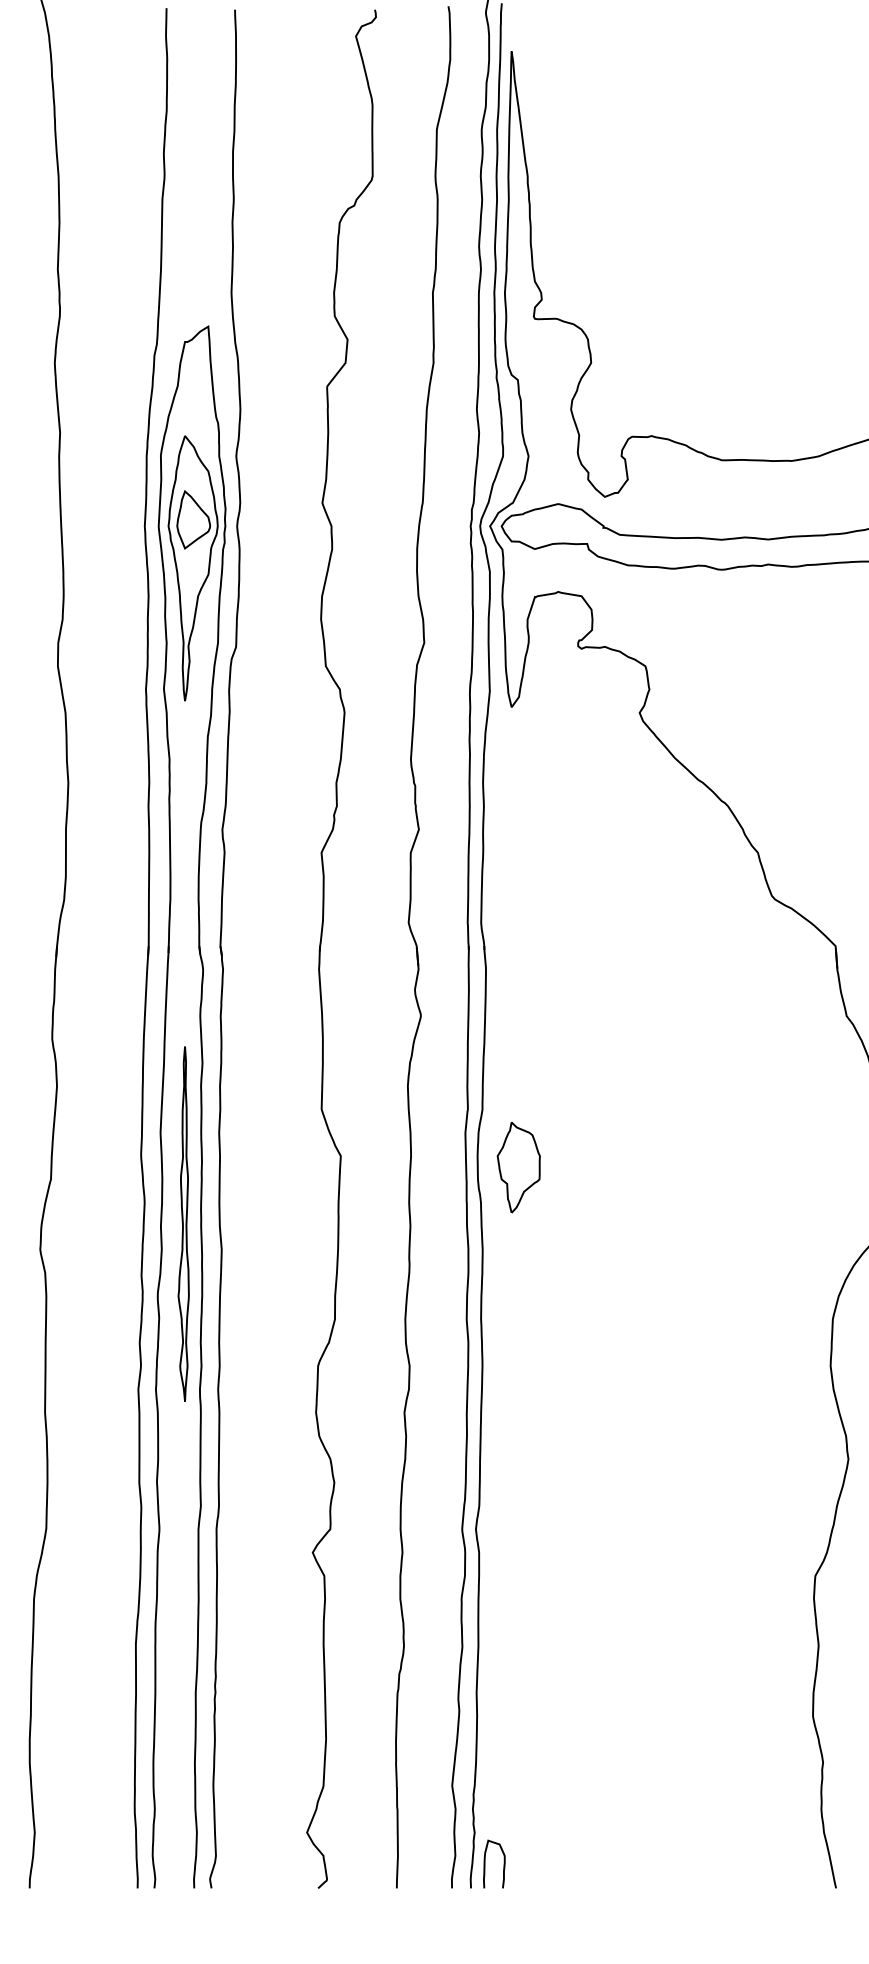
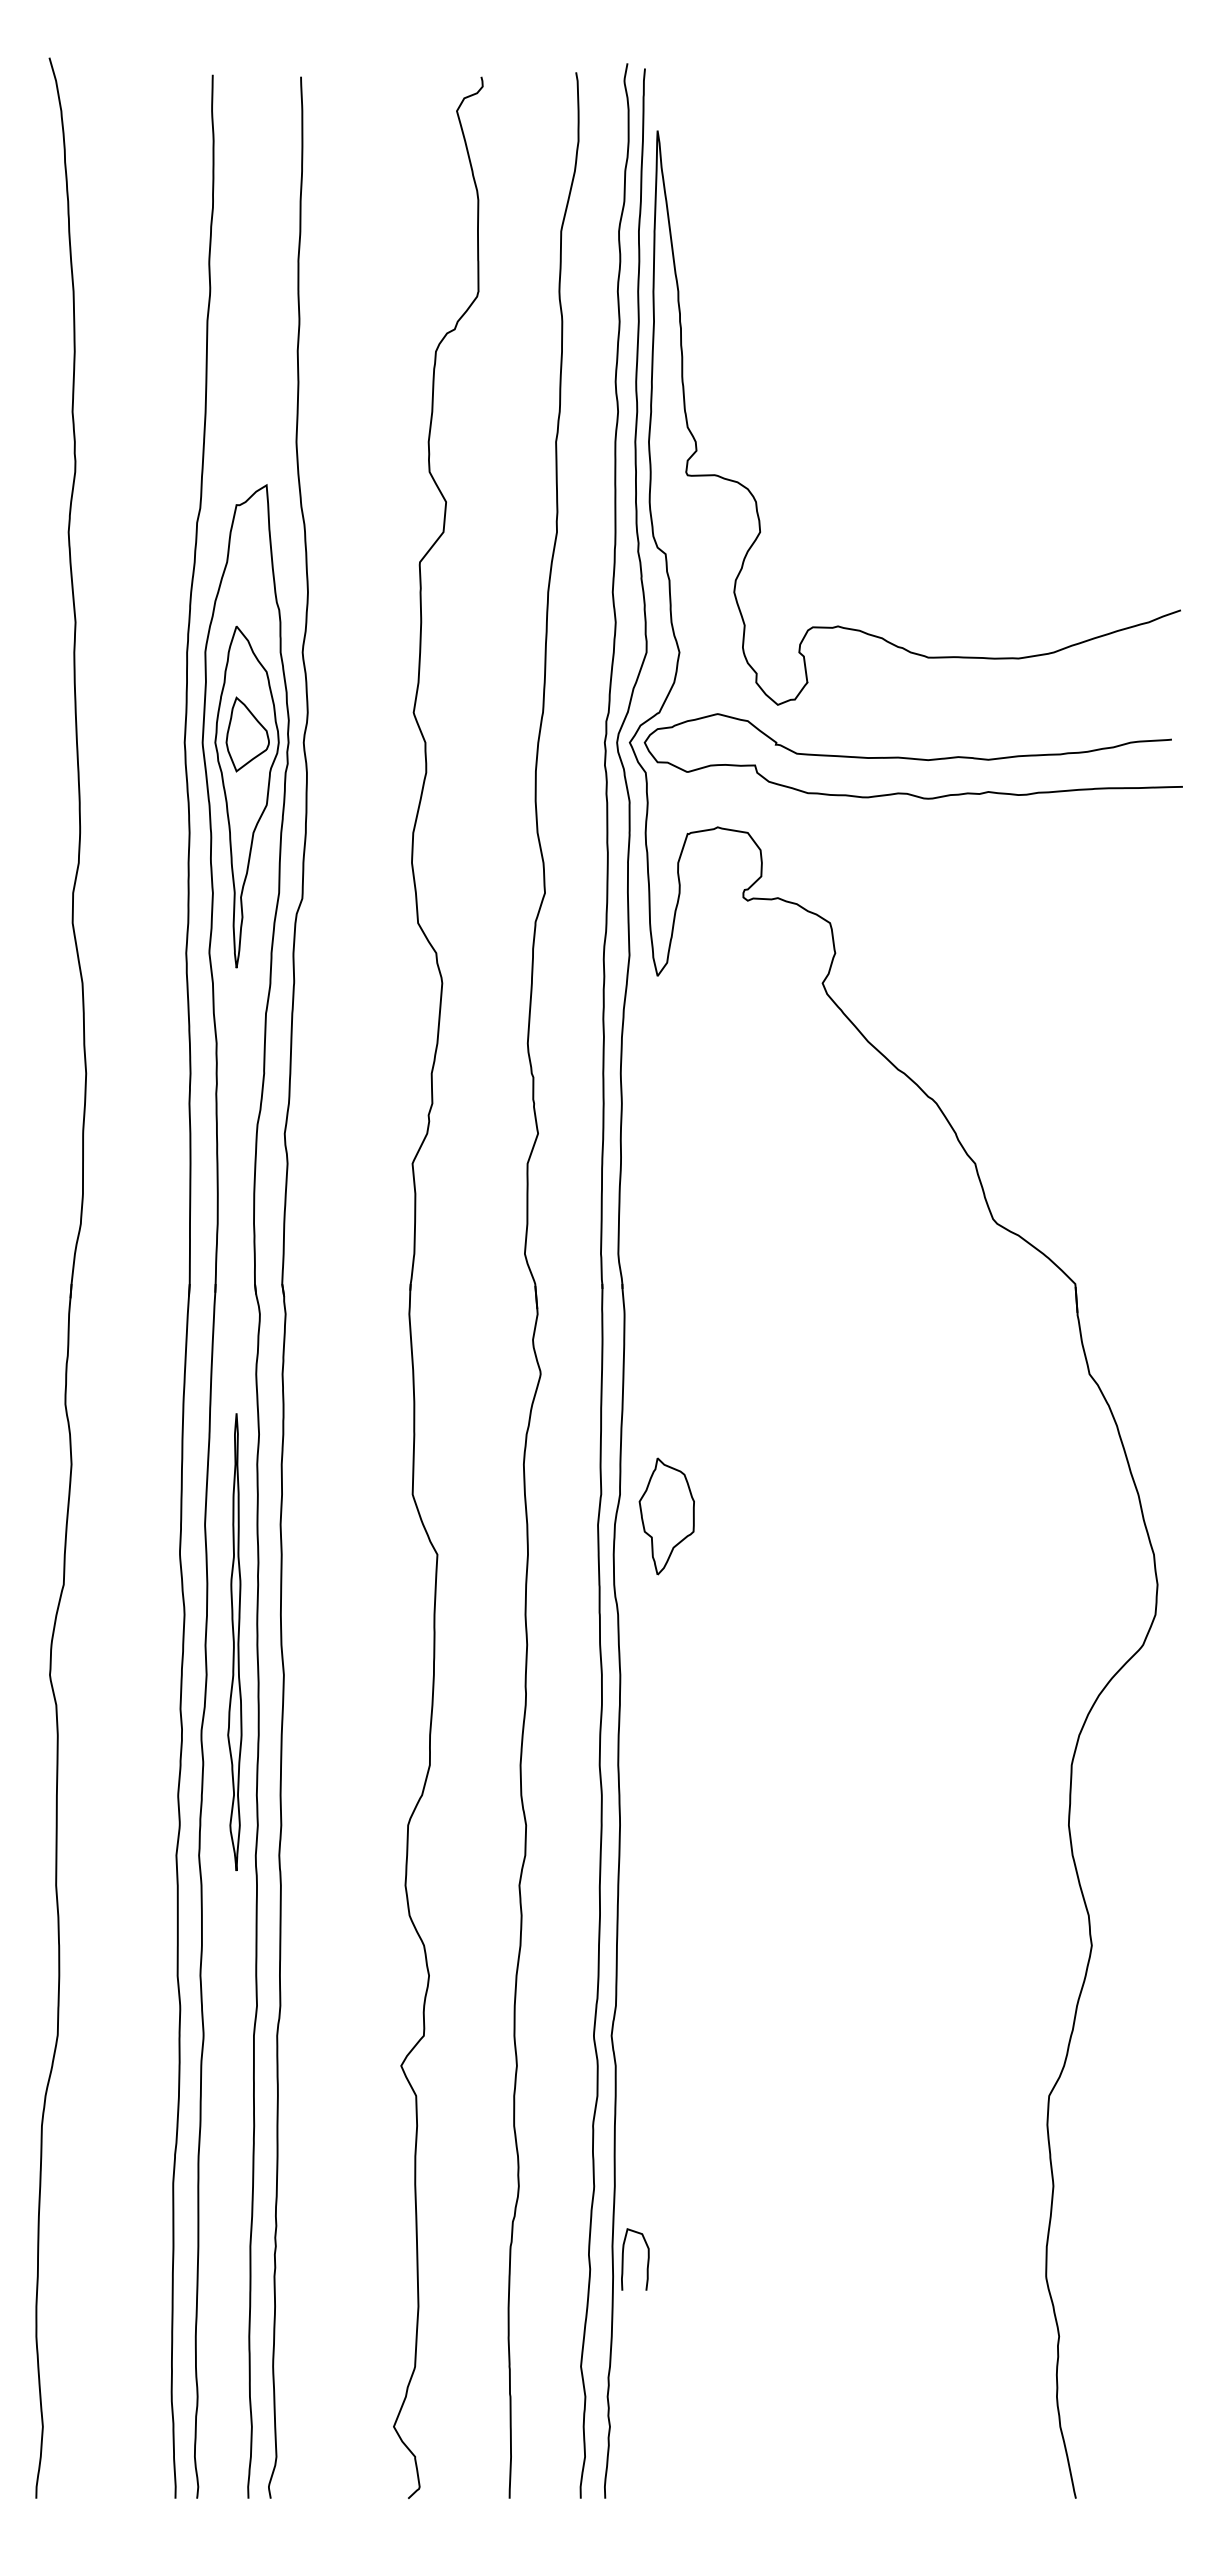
part: (518, 1167) -> (666, 1516), moved
curve: (485, 1864) -> (623, 2259), moved

